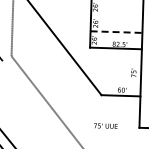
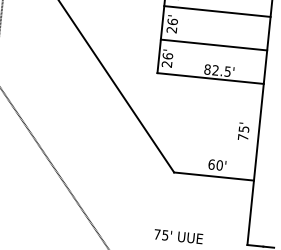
line: (116, 15) -> (216, 10), added
line: (116, 32) -> (213, 45), dashed -> solid

